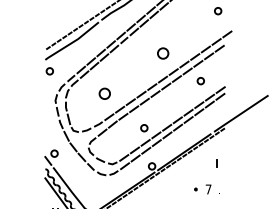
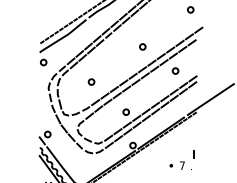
circle: (163, 53) -> (142, 46), size x0.62
circle: (104, 93) -> (91, 81), size x0.62
line: (216, 163) -> (193, 154), moved

